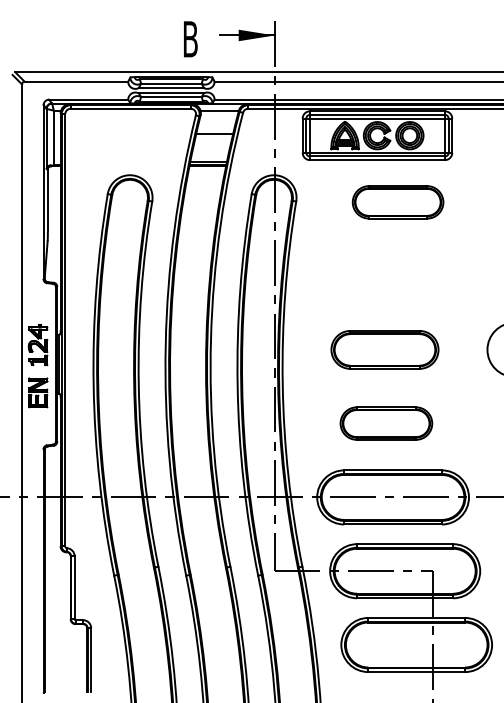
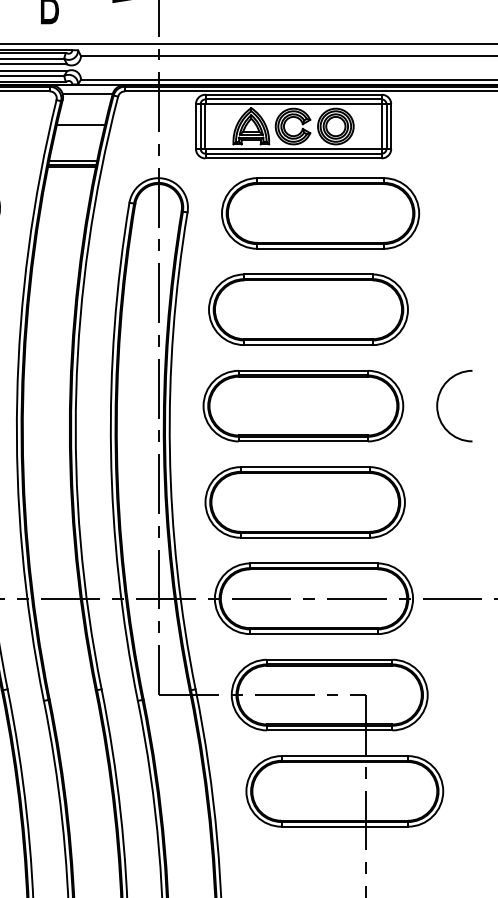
part: (397, 202) -> (319, 213), size x1.67
part: (388, 275) -> (307, 309), added
part: (384, 349) -> (302, 405), size x1.43
part: (386, 423) -> (305, 502), size x1.67

